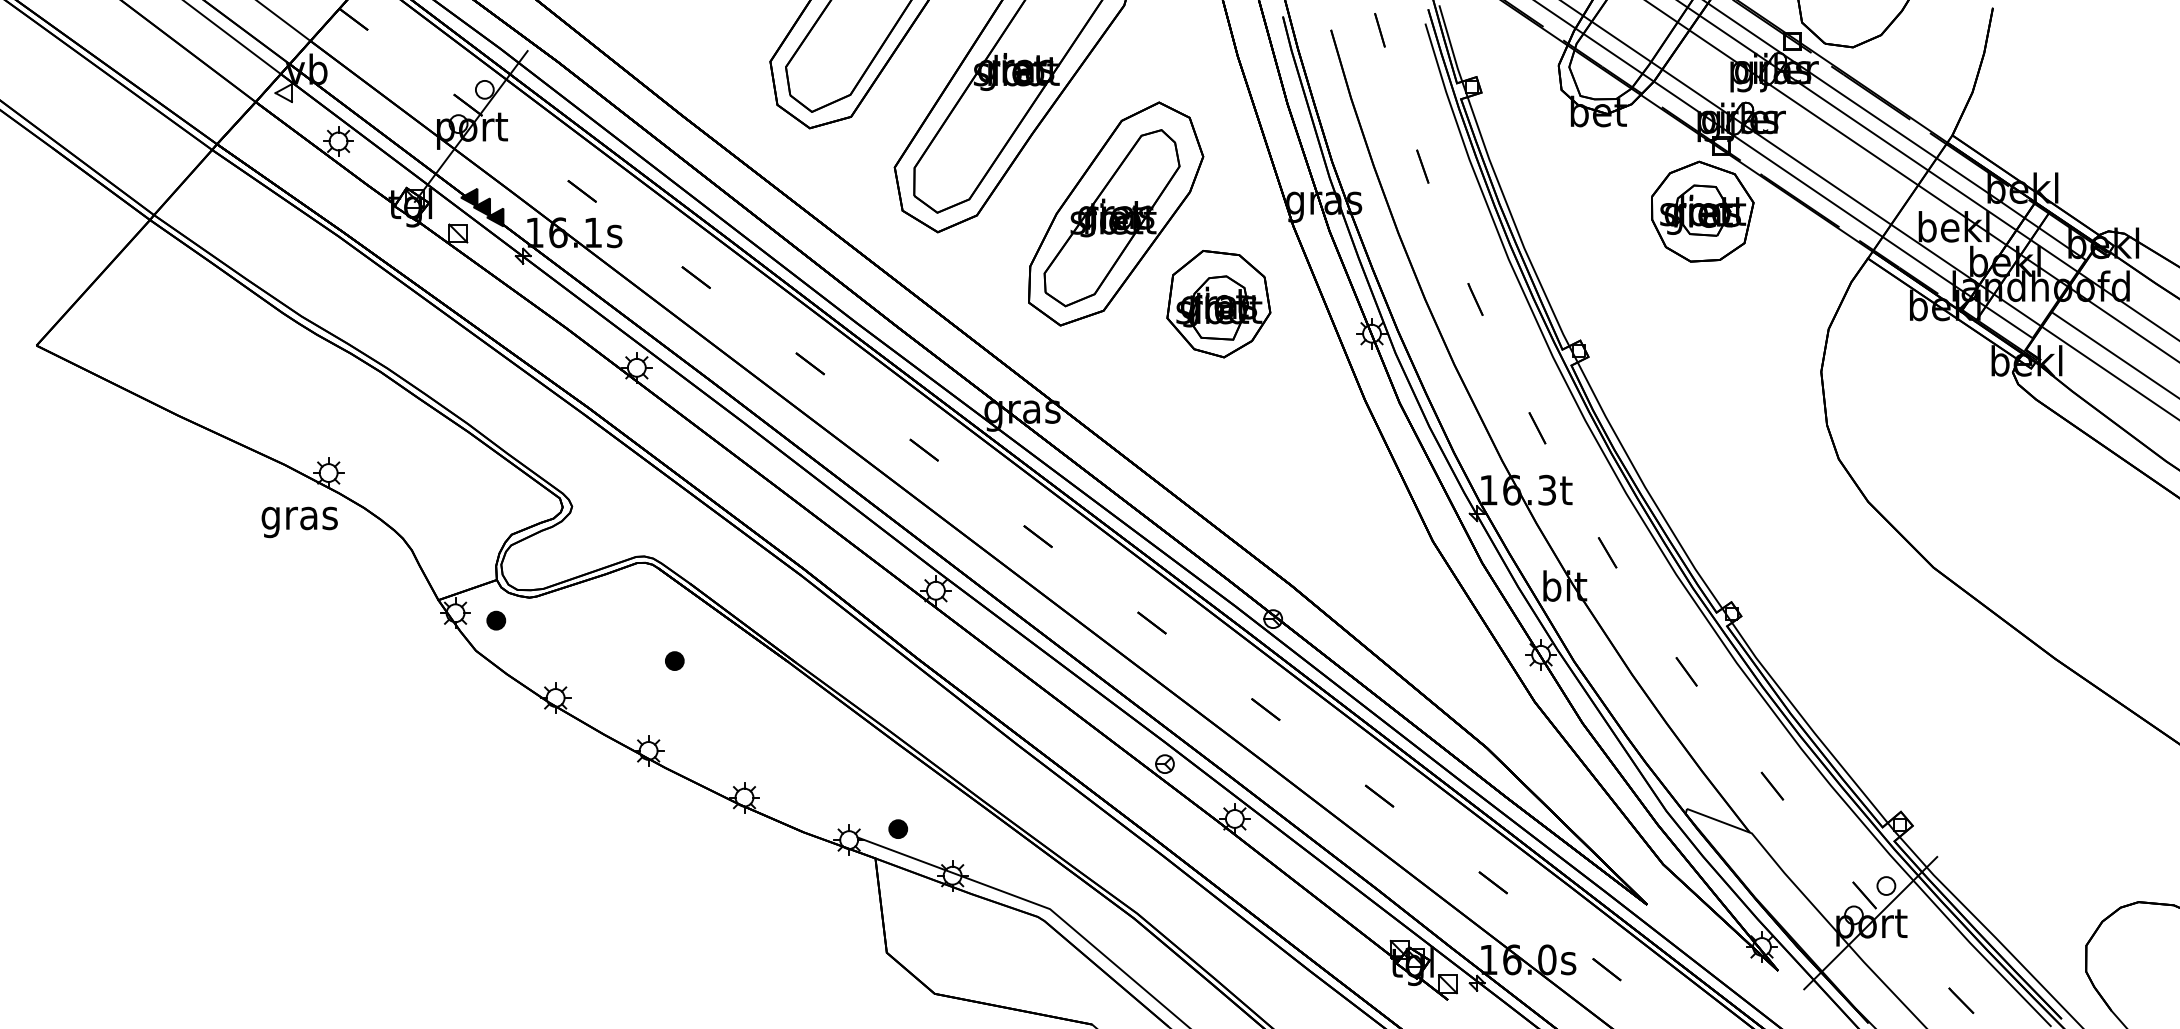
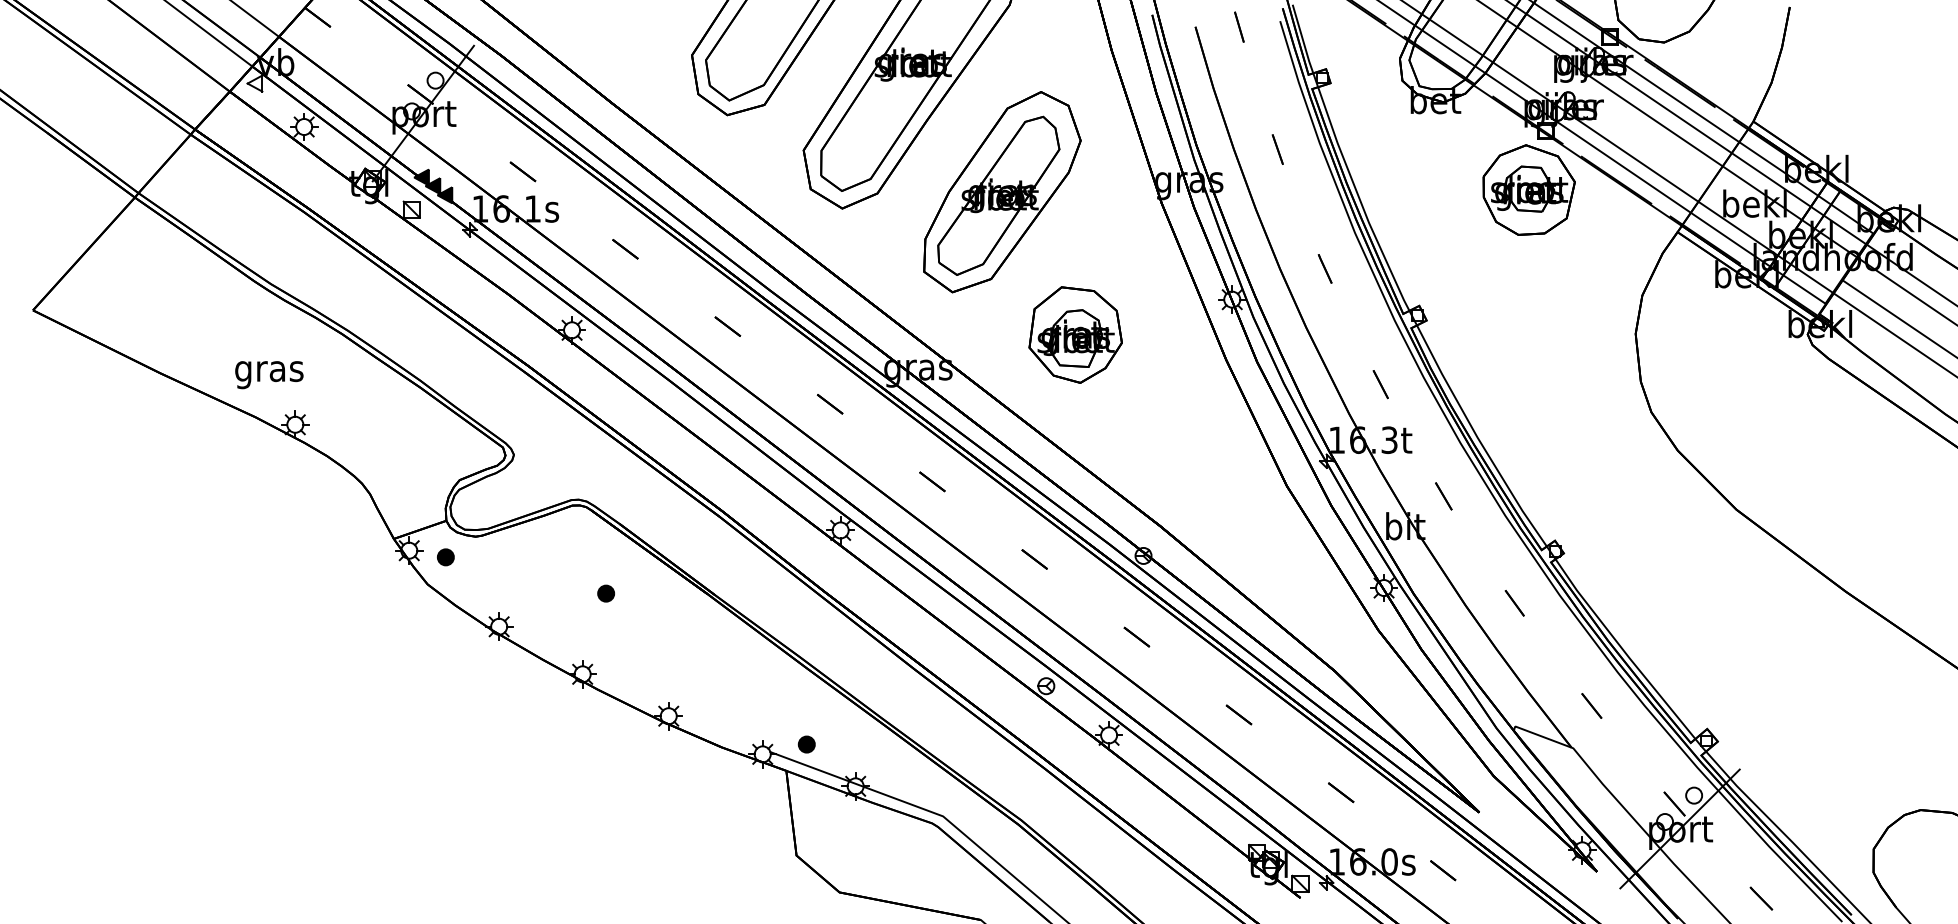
part: (1218, 303) -> (1075, 334), moved
text: (299, 522) -> (269, 375), moved

